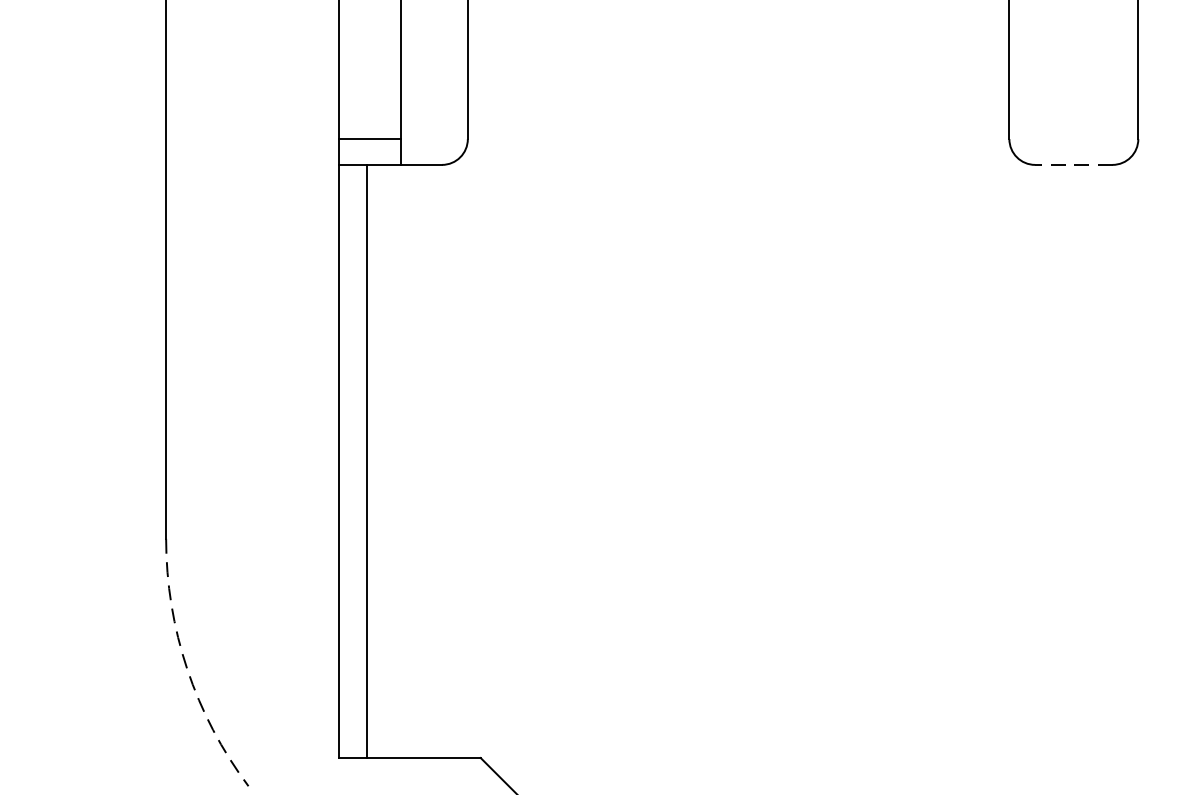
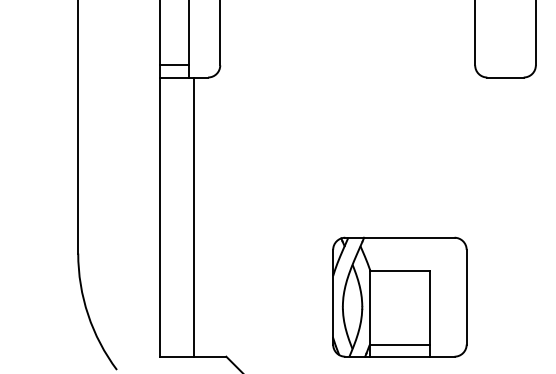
line: (1073, 164) -> (505, 77), dashed -> solid
line: (366, 460) -> (193, 216), moved
part: (848, 630) -> (399, 296), added
arc: (187, 668) -> (88, 314), dashed -> solid

